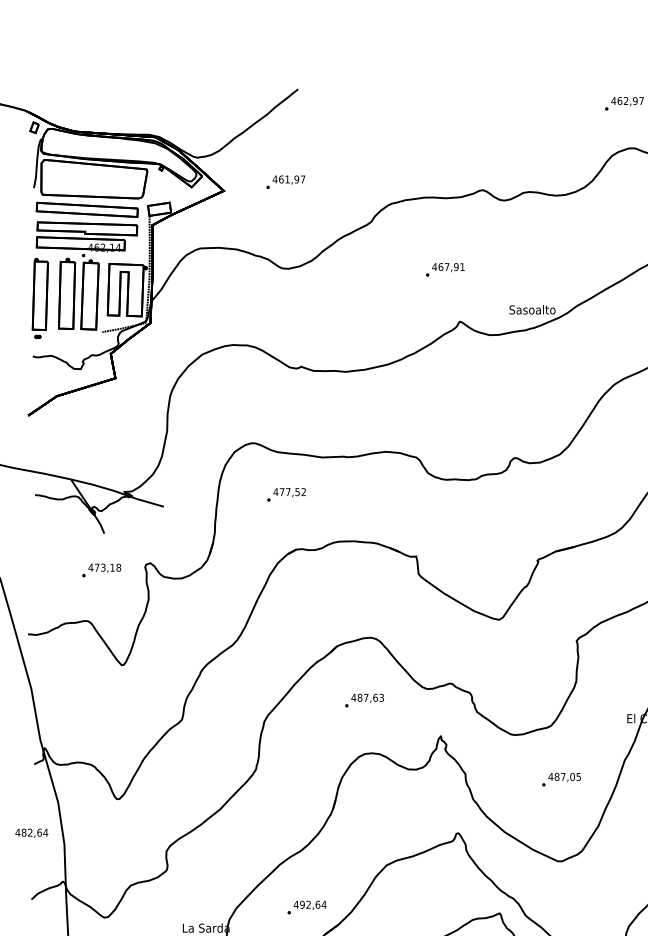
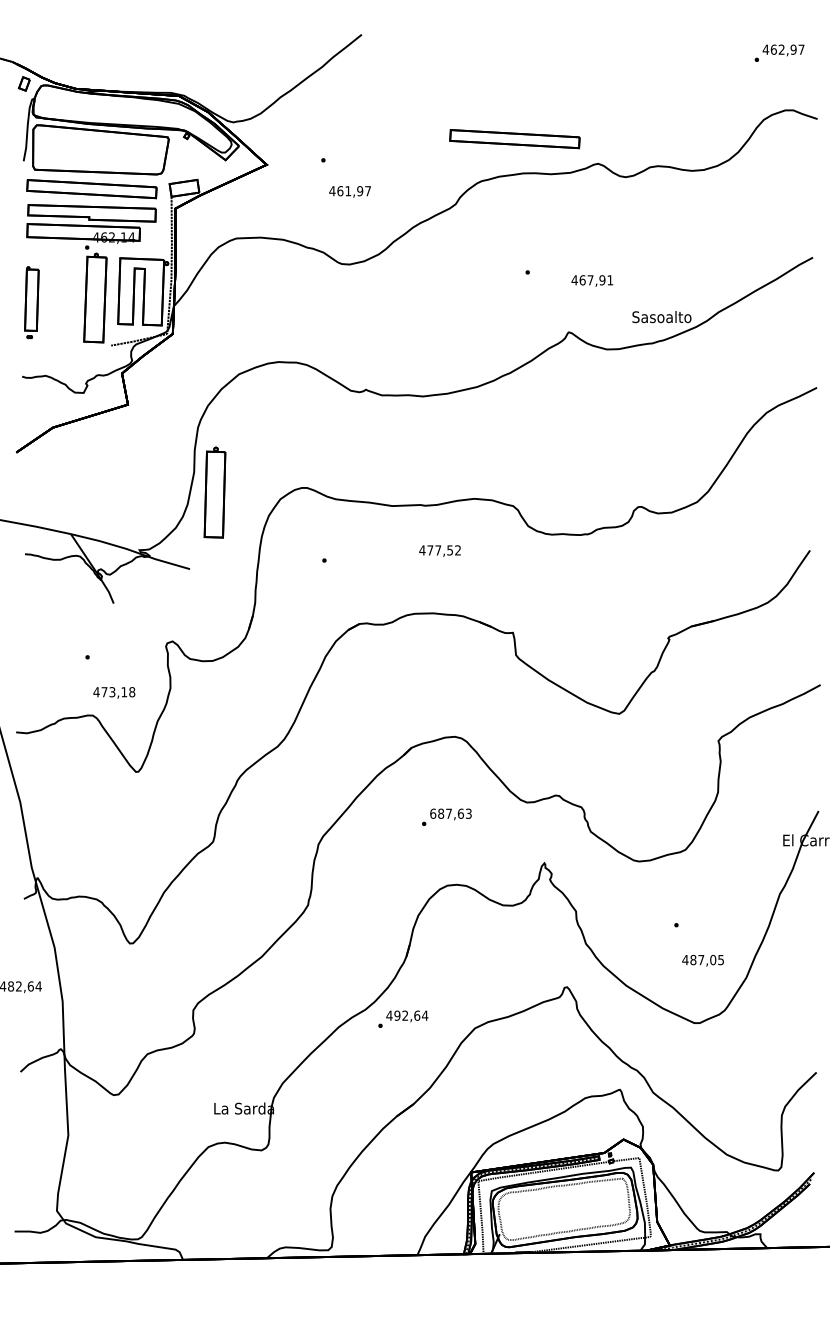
part: (417, 171) -> (514, 139), added
text: (288, 179) -> (349, 191), moved
text: (448, 267) -> (592, 280), moved
part: (66, 293) -> (214, 492), moved
part: (40, 298) -> (31, 302), size x0.7
text: (289, 492) -> (439, 550), moved
text: (104, 567) -> (114, 692), moved
text: (353, 697) -> (432, 813), 487,63 -> 687,63
text: (564, 777) -> (702, 960), moved
text: (307, 906) -> (403, 1018), moved

